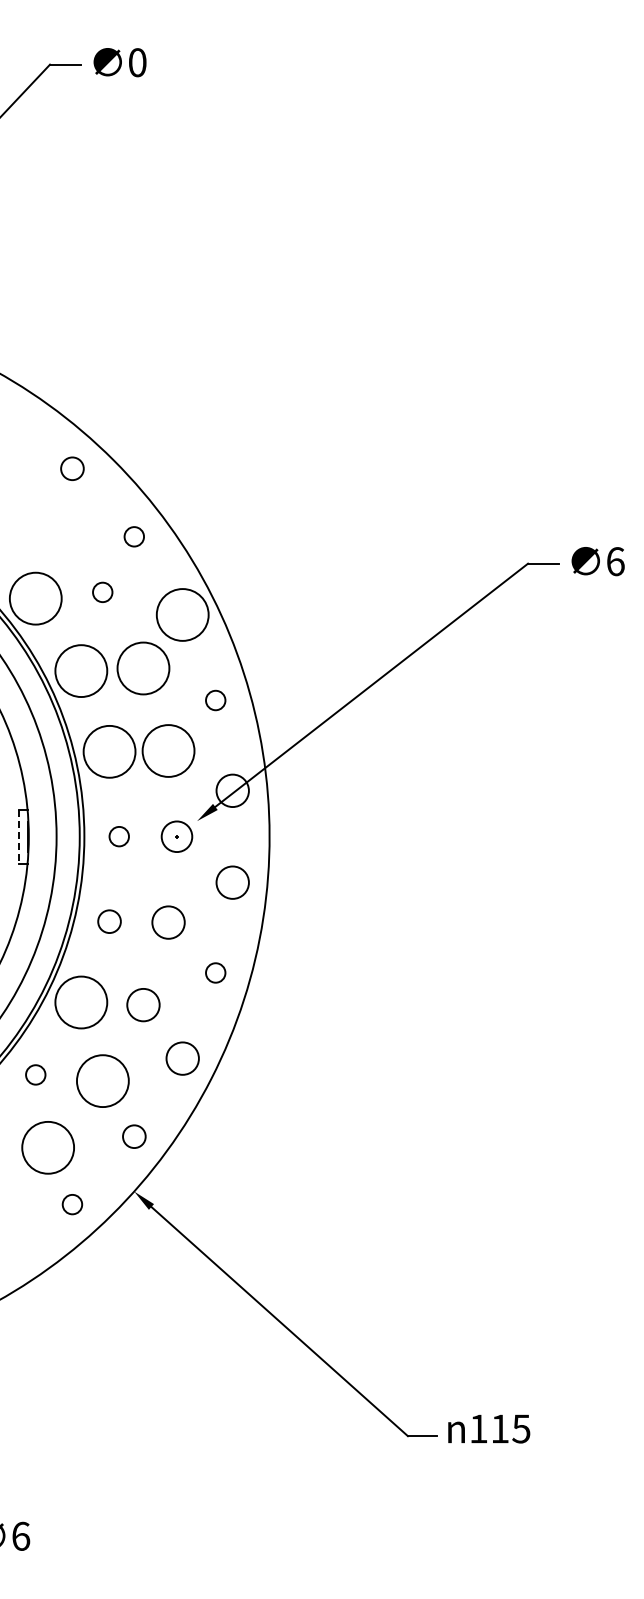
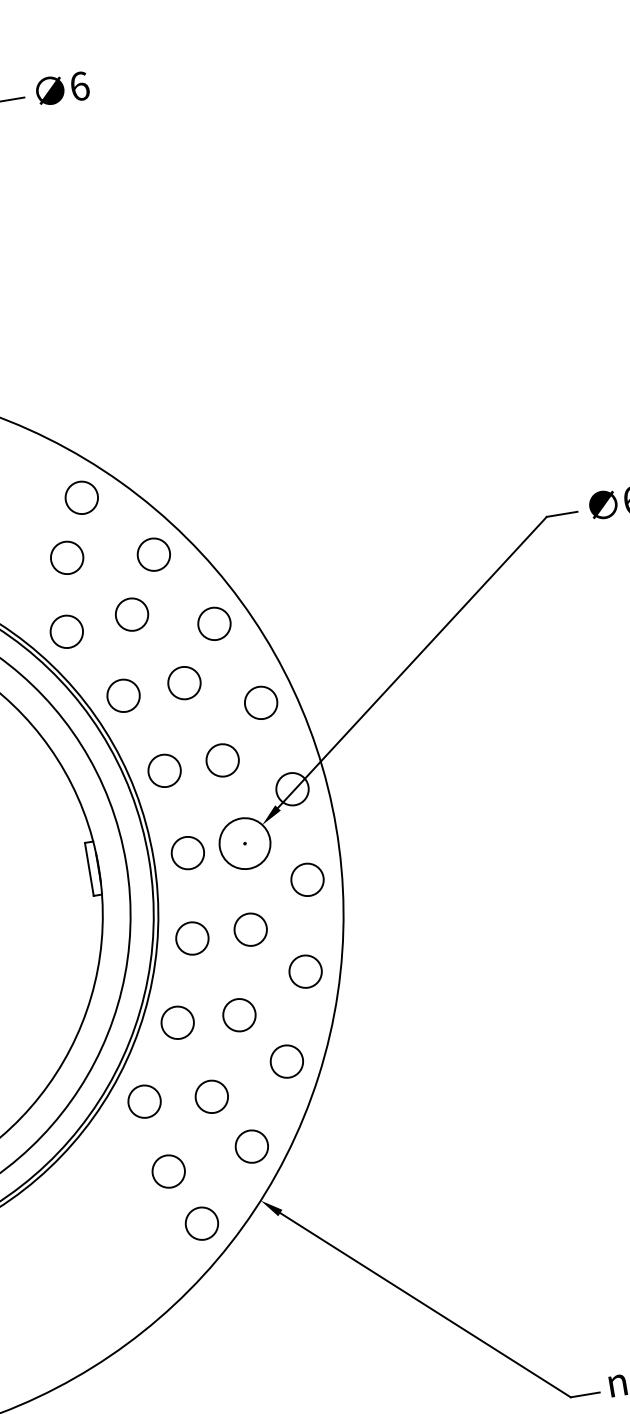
text: (137, 62) -> (79, 86), 0 -> 6
circle: (72, 468) -> (81, 497), size x1.43
circle: (48, 525) -> (67, 557), added
circle: (134, 536) -> (154, 554), size x1.67
circle: (102, 592) -> (131, 614), size x1.67
circle: (35, 598) -> (66, 631), size x0.62
circle: (182, 614) -> (214, 623), size x0.62
circle: (143, 668) -> (184, 683), size x0.62
circle: (81, 670) -> (123, 695), size x0.62
circle: (215, 700) -> (260, 702), size x1.67
circle: (168, 750) -> (222, 759), size x0.62
circle: (109, 751) -> (164, 770), size x0.62
line: (19, 836) -> (89, 869), dashed -> solid
circle: (119, 836) -> (188, 852), size x1.67
circle: (176, 836) -> (244, 843), size x1.67
circle: (109, 921) -> (192, 938), size x1.43
circle: (215, 972) -> (305, 971), size x1.67
circle: (81, 1002) -> (177, 1022), size x0.62
circle: (35, 1074) -> (144, 1101), size x1.67
circle: (102, 1080) -> (211, 1096), size x0.62
circle: (134, 1136) -> (252, 1146), size x1.43
circle: (47, 1147) -> (168, 1171), size x0.62
circle: (72, 1204) -> (202, 1223), size x1.67

